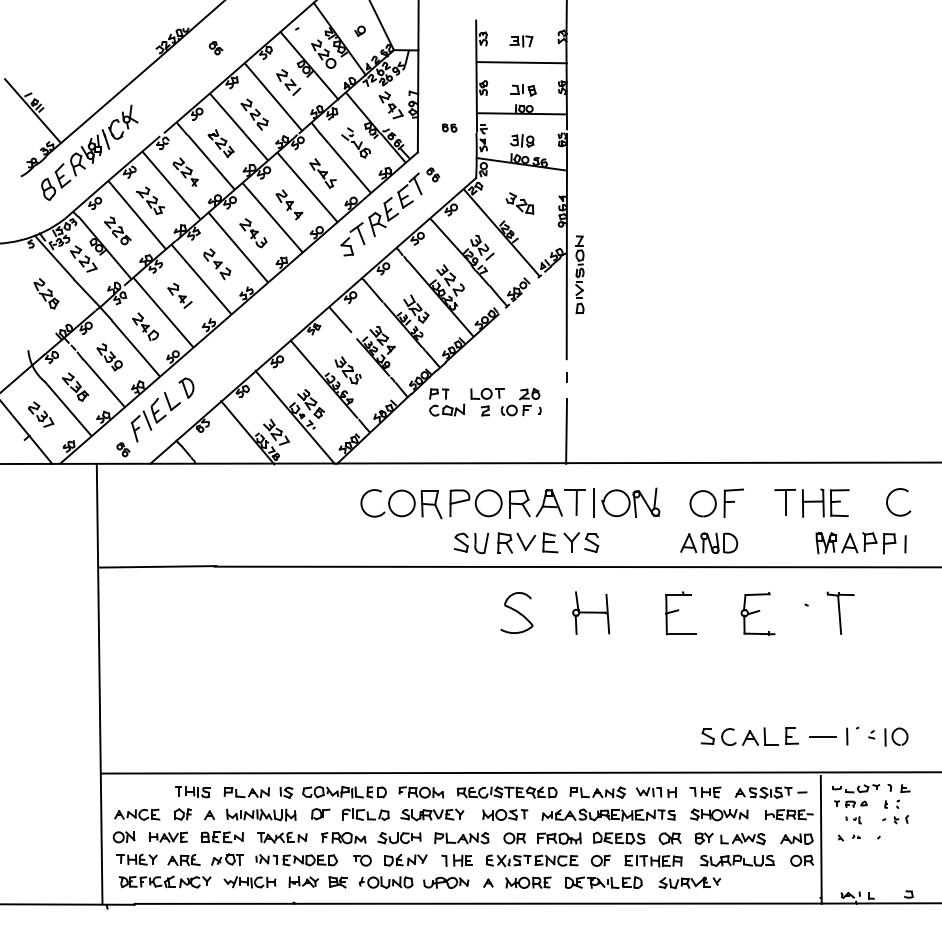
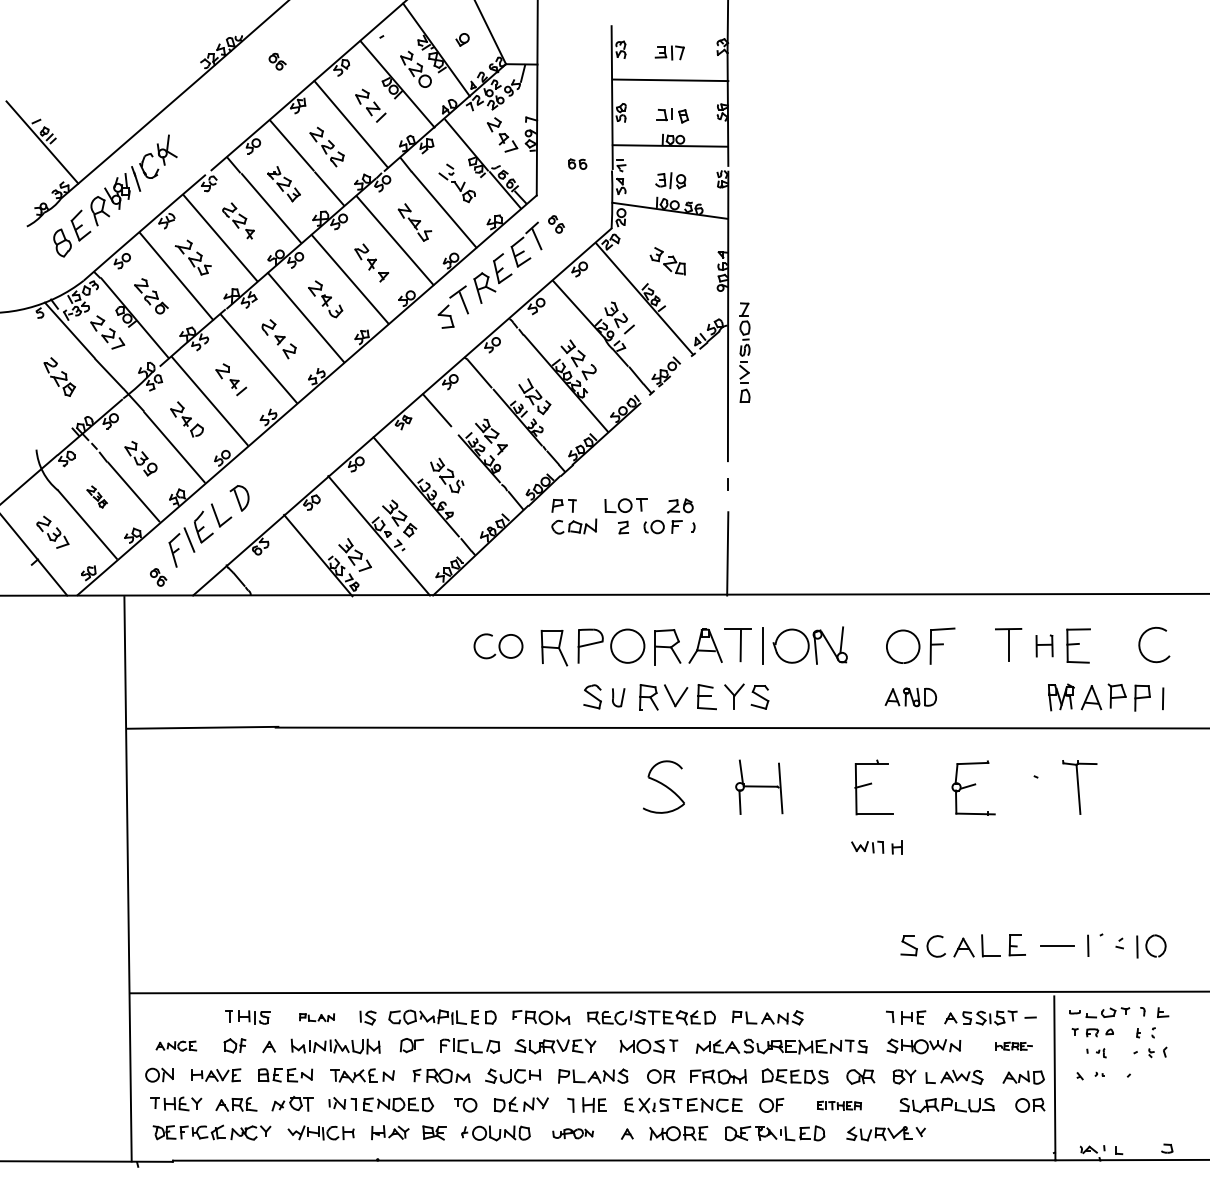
part: (75, 386) -> (97, 496), size x0.6
part: (813, 502) -> (1044, 645), size x0.6
part: (388, 503) -> (498, 646), size x0.7
part: (708, 542) -> (910, 696), size x0.7
part: (481, 543) -> (618, 697), size x0.7
part: (246, 792) -> (316, 1017), size x0.6
part: (655, 792) -> (876, 847), moved
part: (137, 814) -> (176, 1045), size x0.7
part: (789, 814) -> (1013, 1046), size x0.6
part: (653, 860) -> (839, 1105), size x0.6
part: (445, 882) -> (572, 1133), size x0.7

